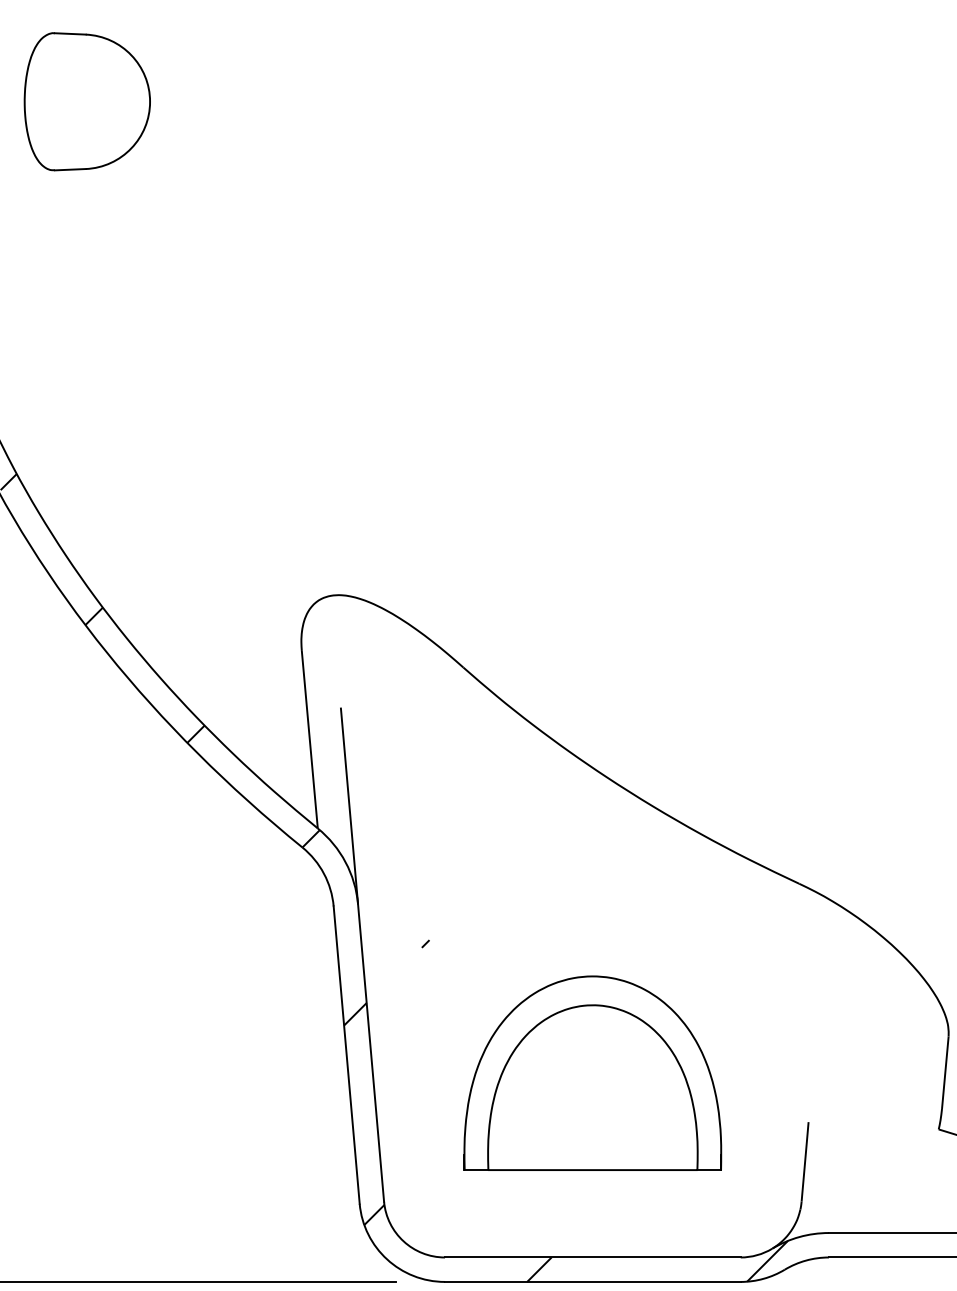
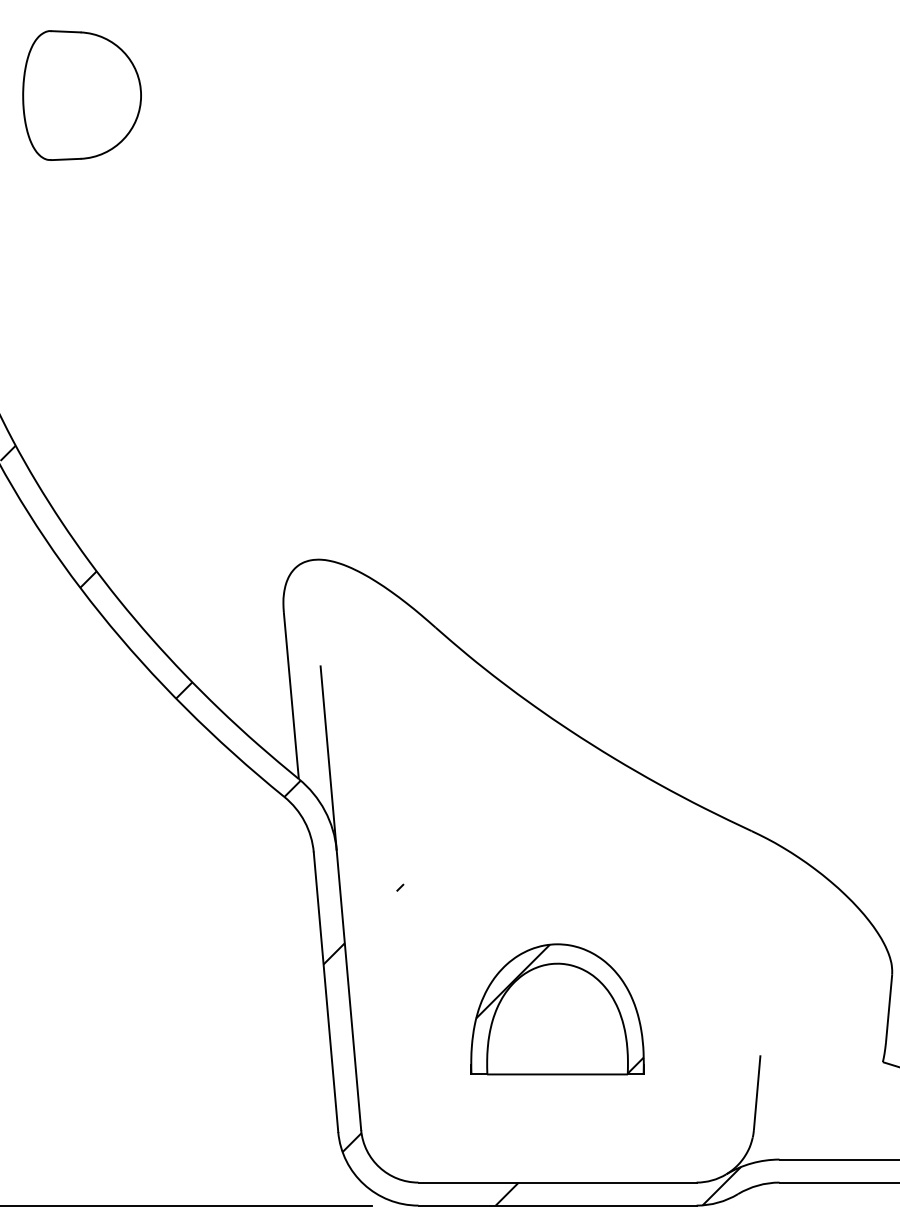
part: (592, 1073) -> (557, 1009), size x0.71

